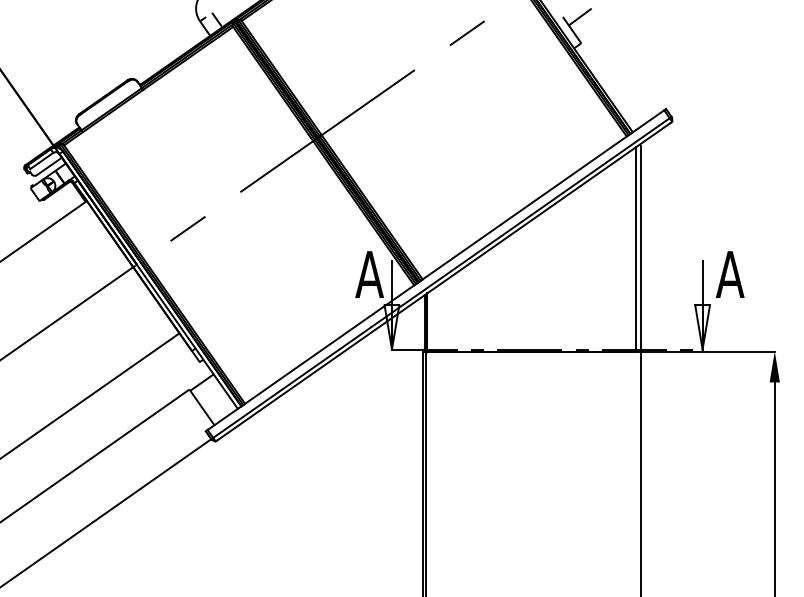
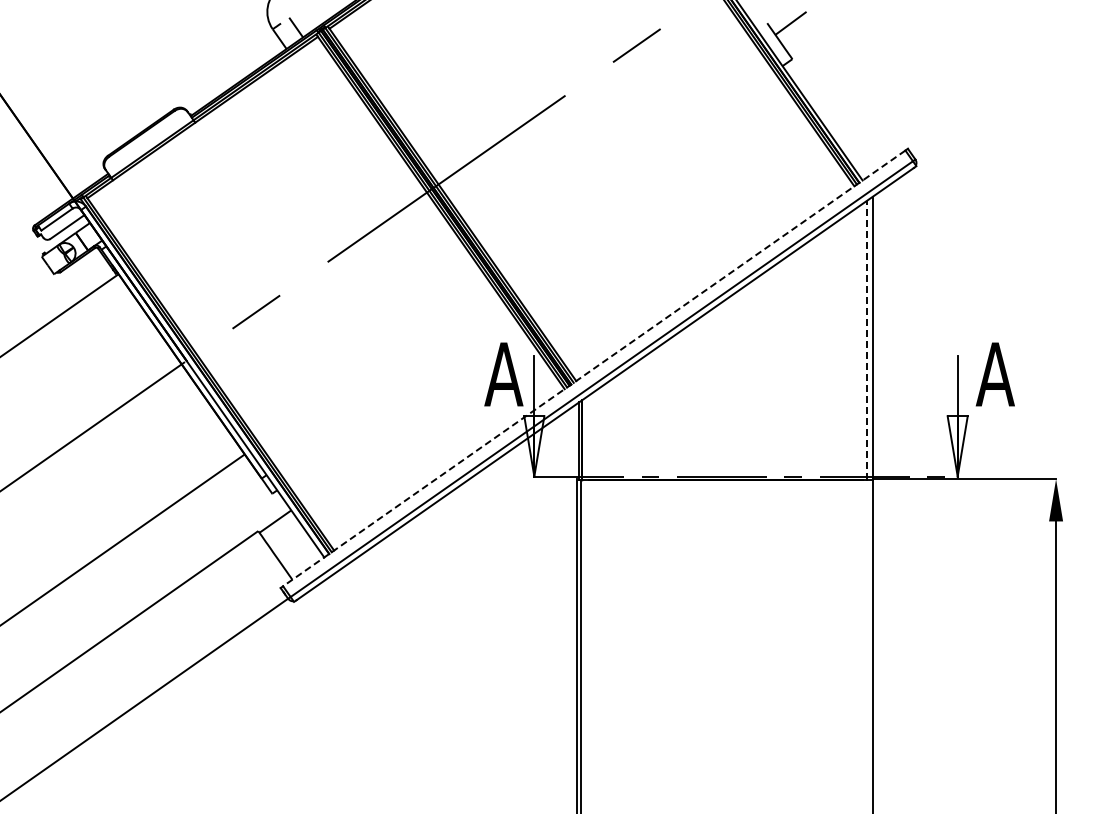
line: (636, 249) -> (867, 340), solid -> dashed
line: (436, 270) -> (594, 368), solid -> dashed

